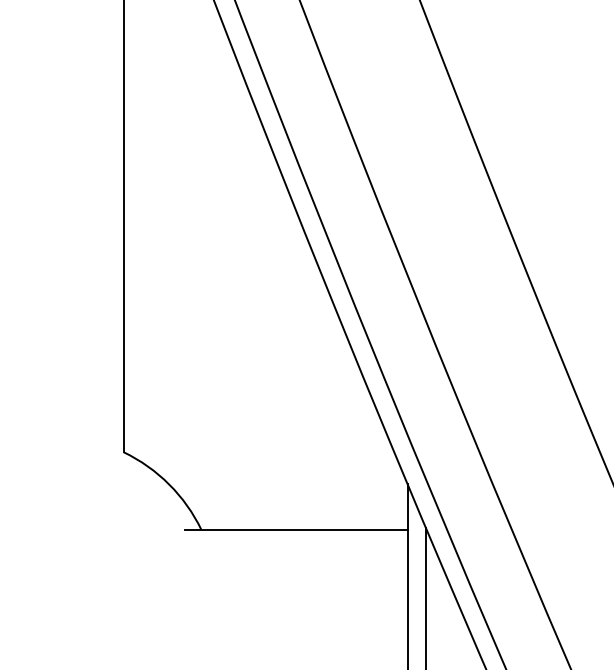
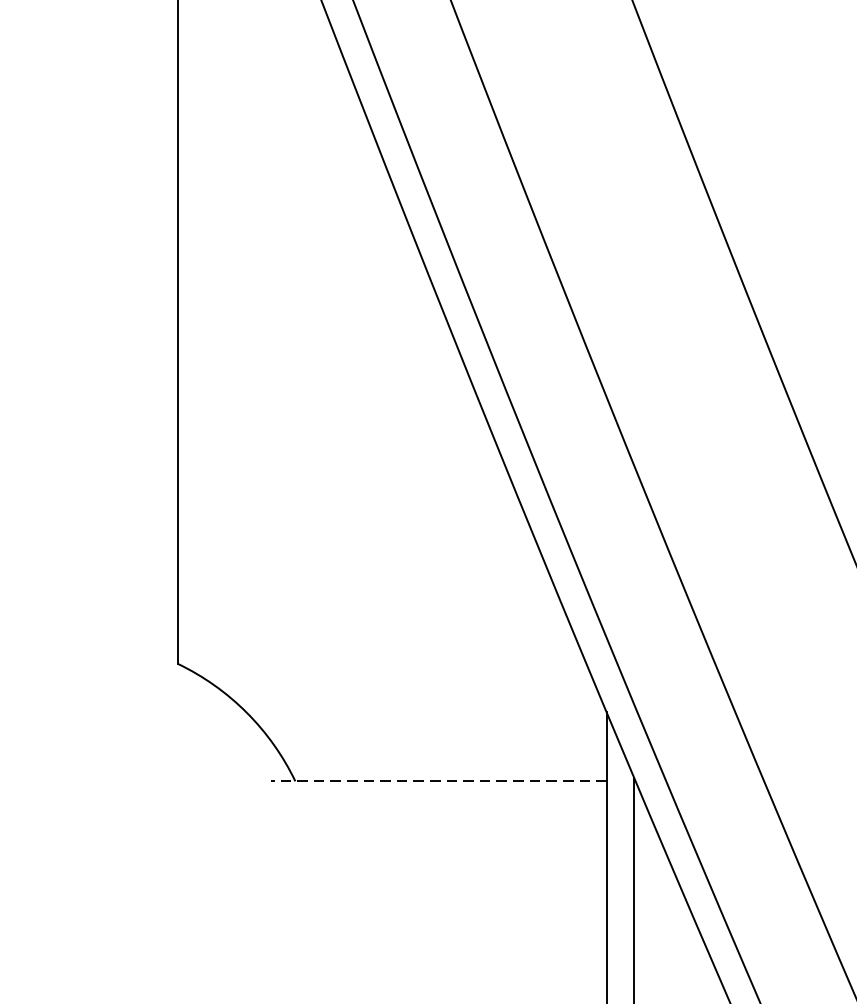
line: (295, 530) -> (437, 782), solid -> dashed

